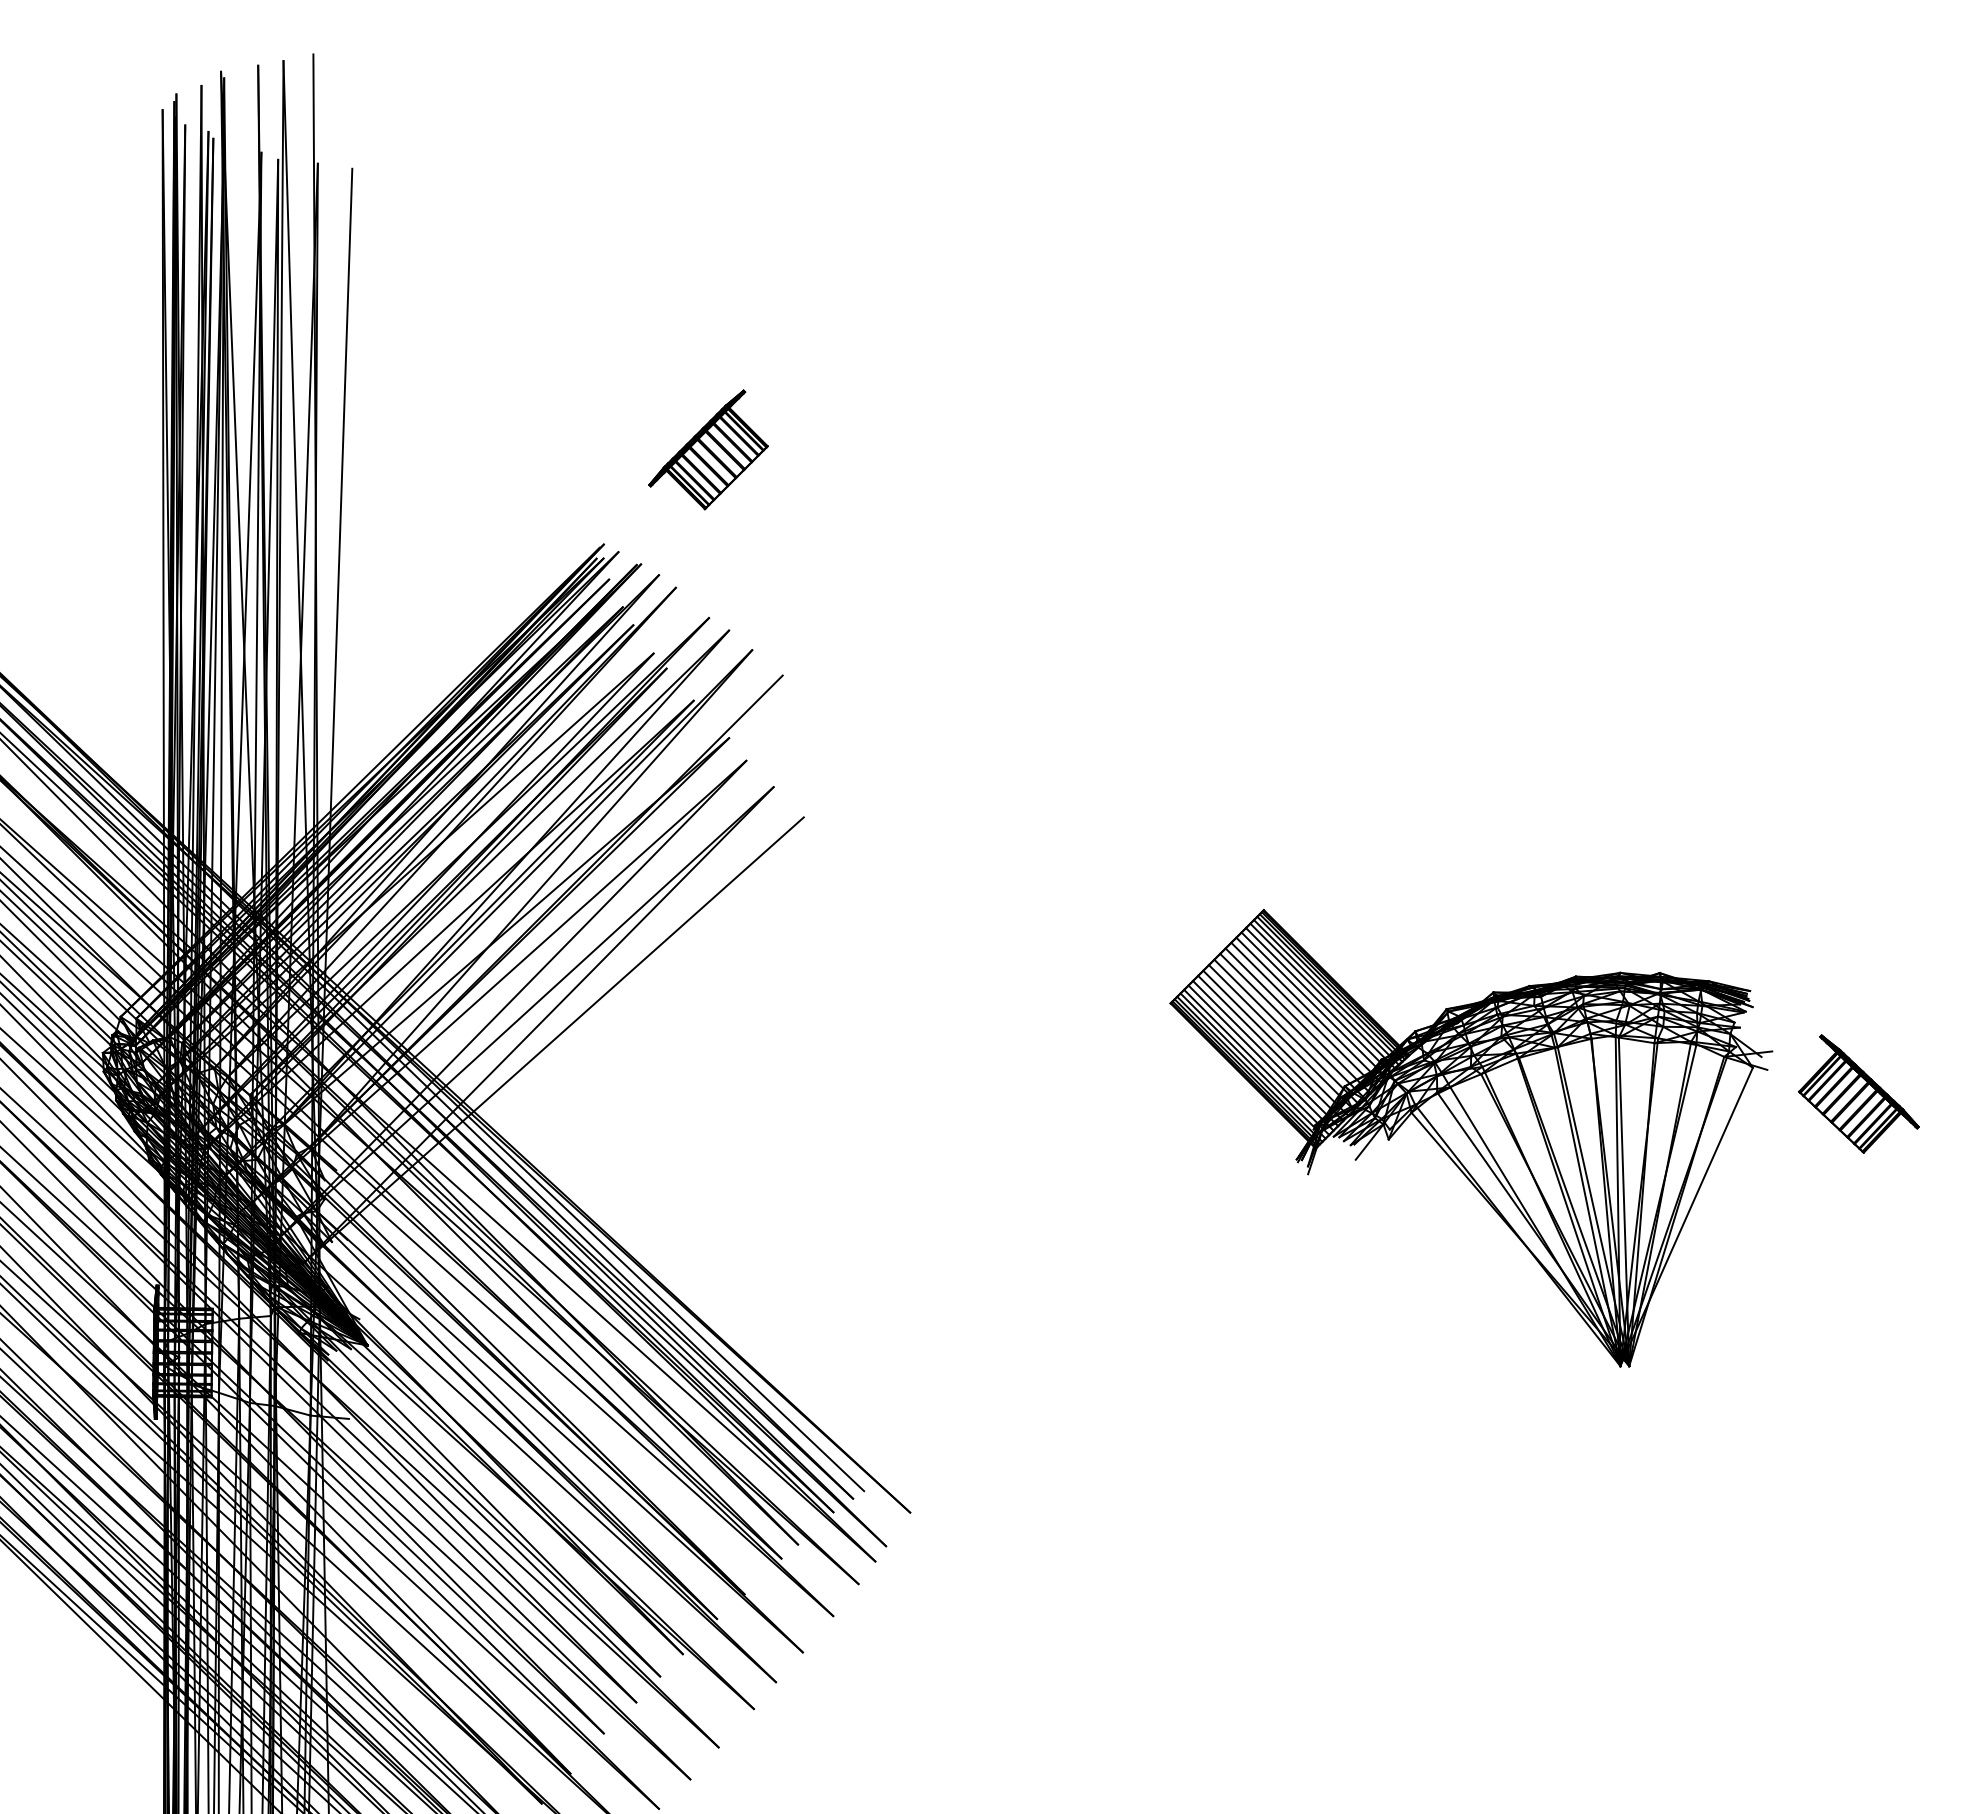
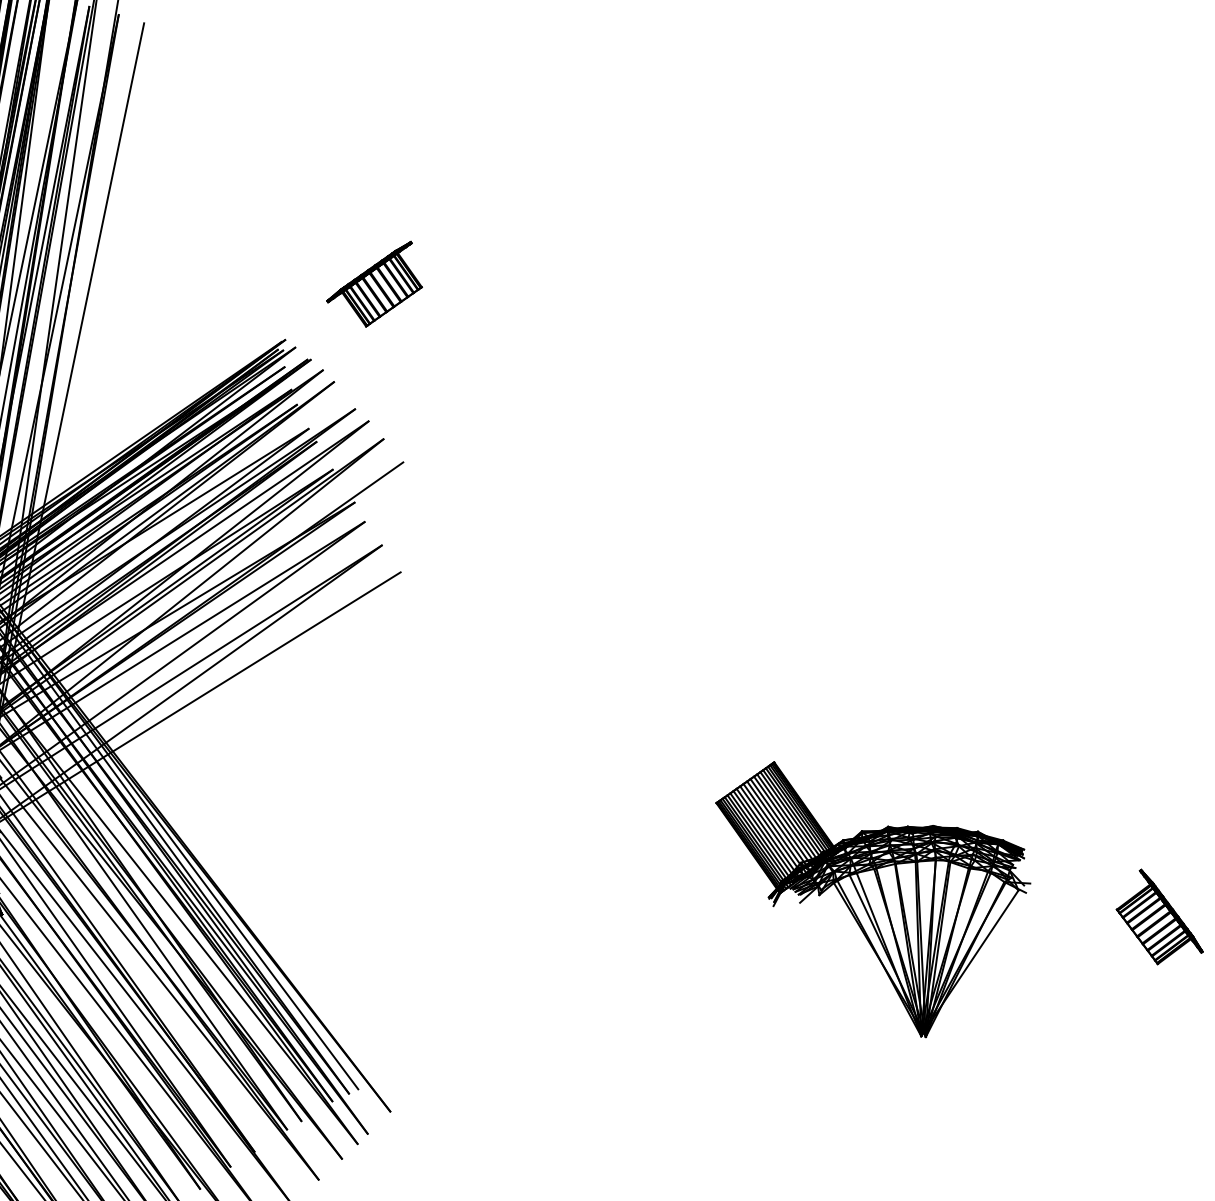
part: (1471, 1138) -> (863, 902), size x0.7

